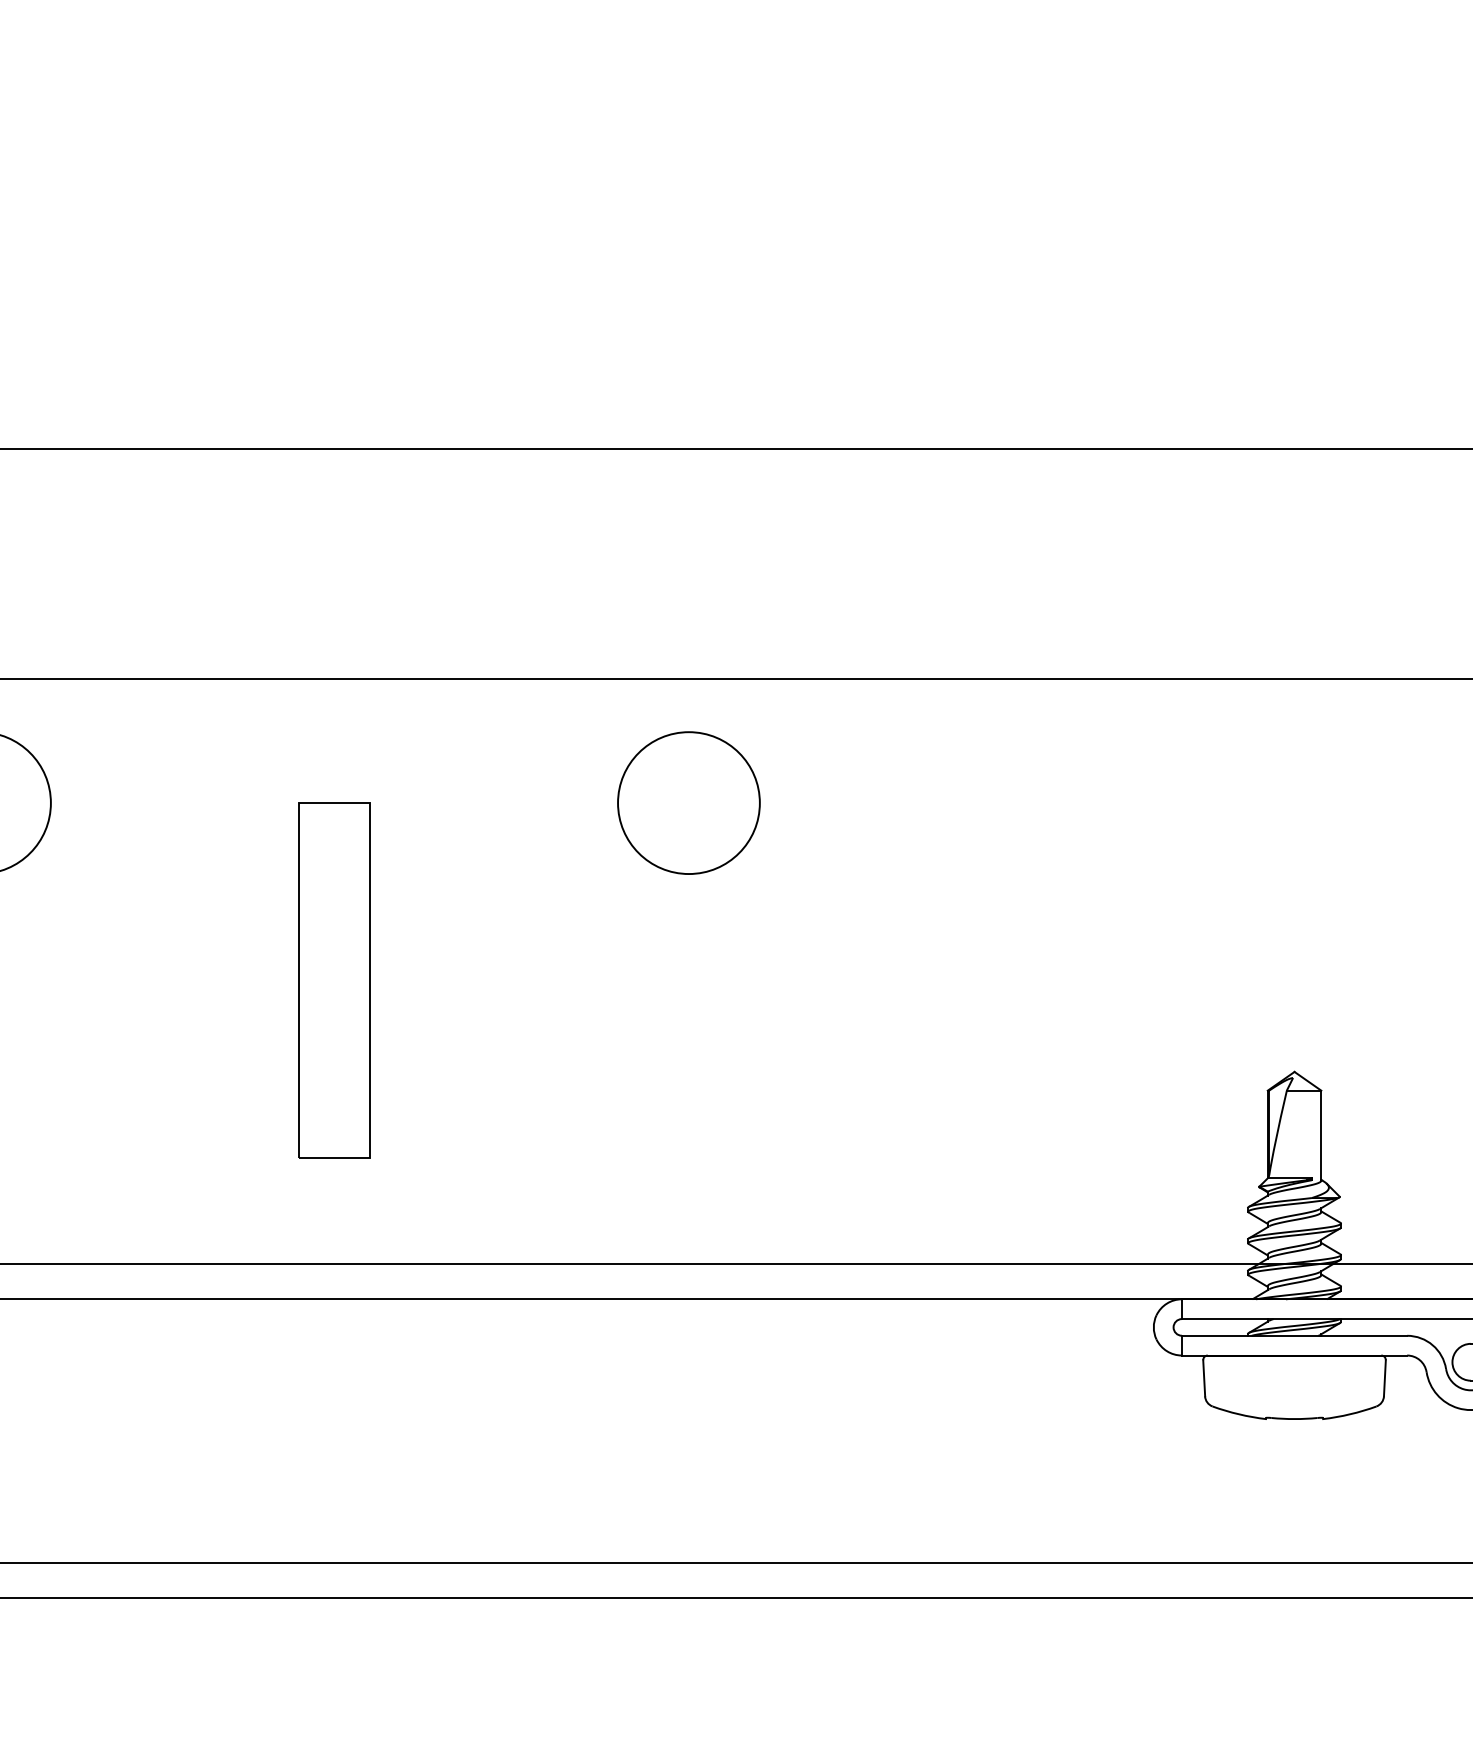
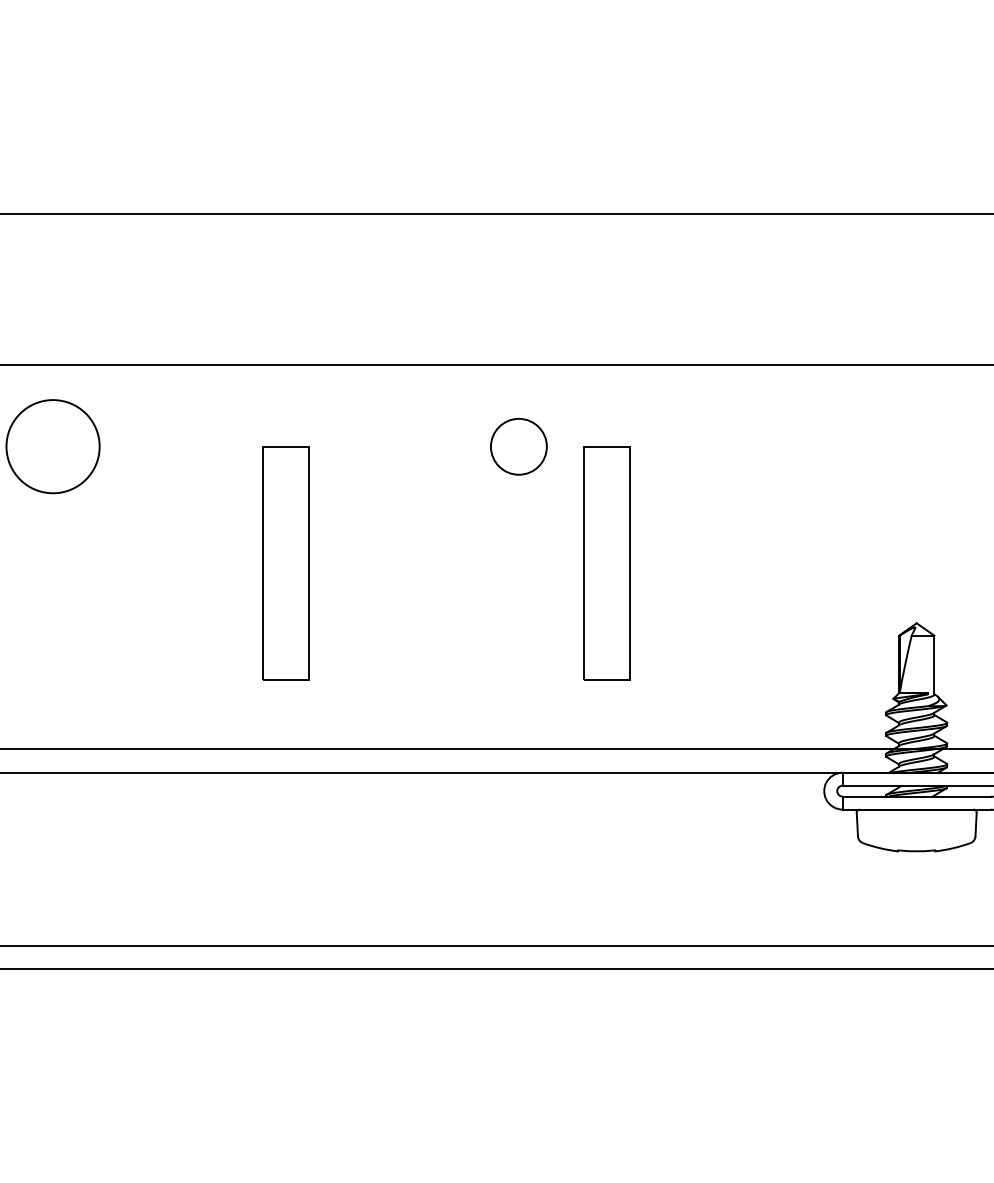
circle: (688, 802) -> (518, 446), size x0.6
part: (822, 980) -> (606, 563), added

